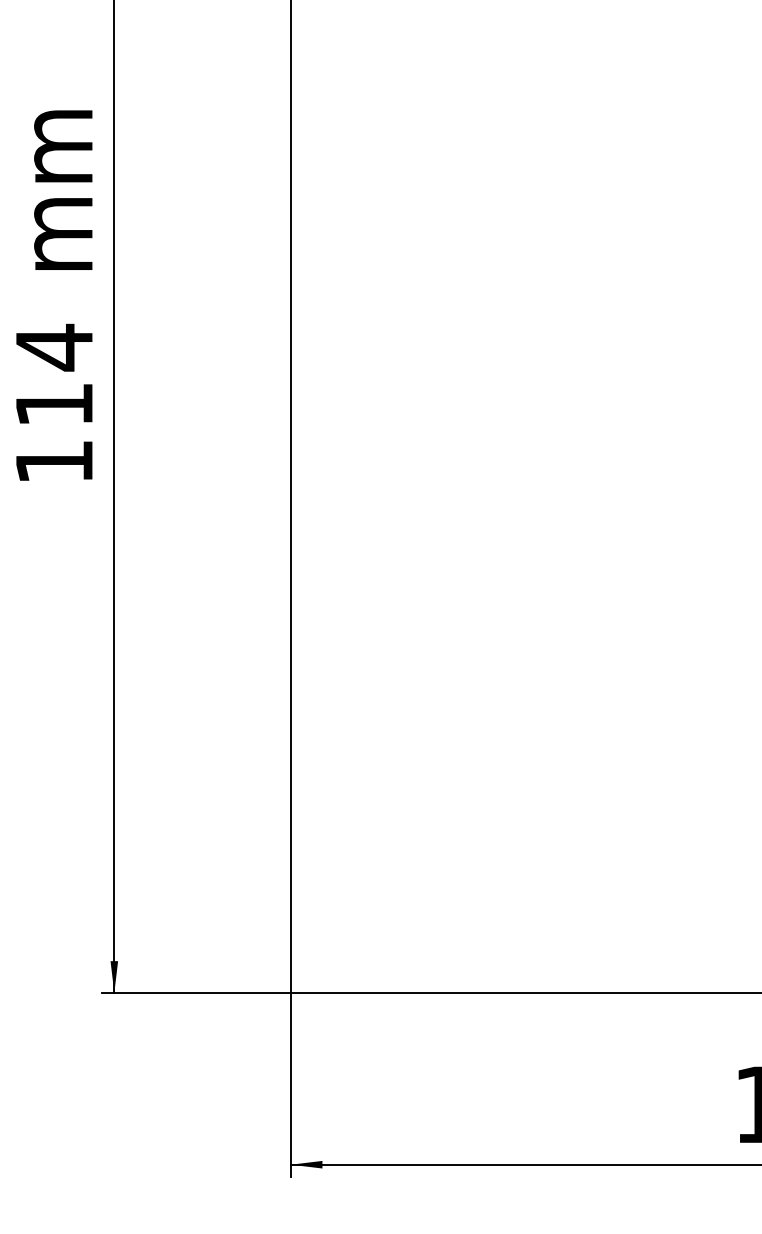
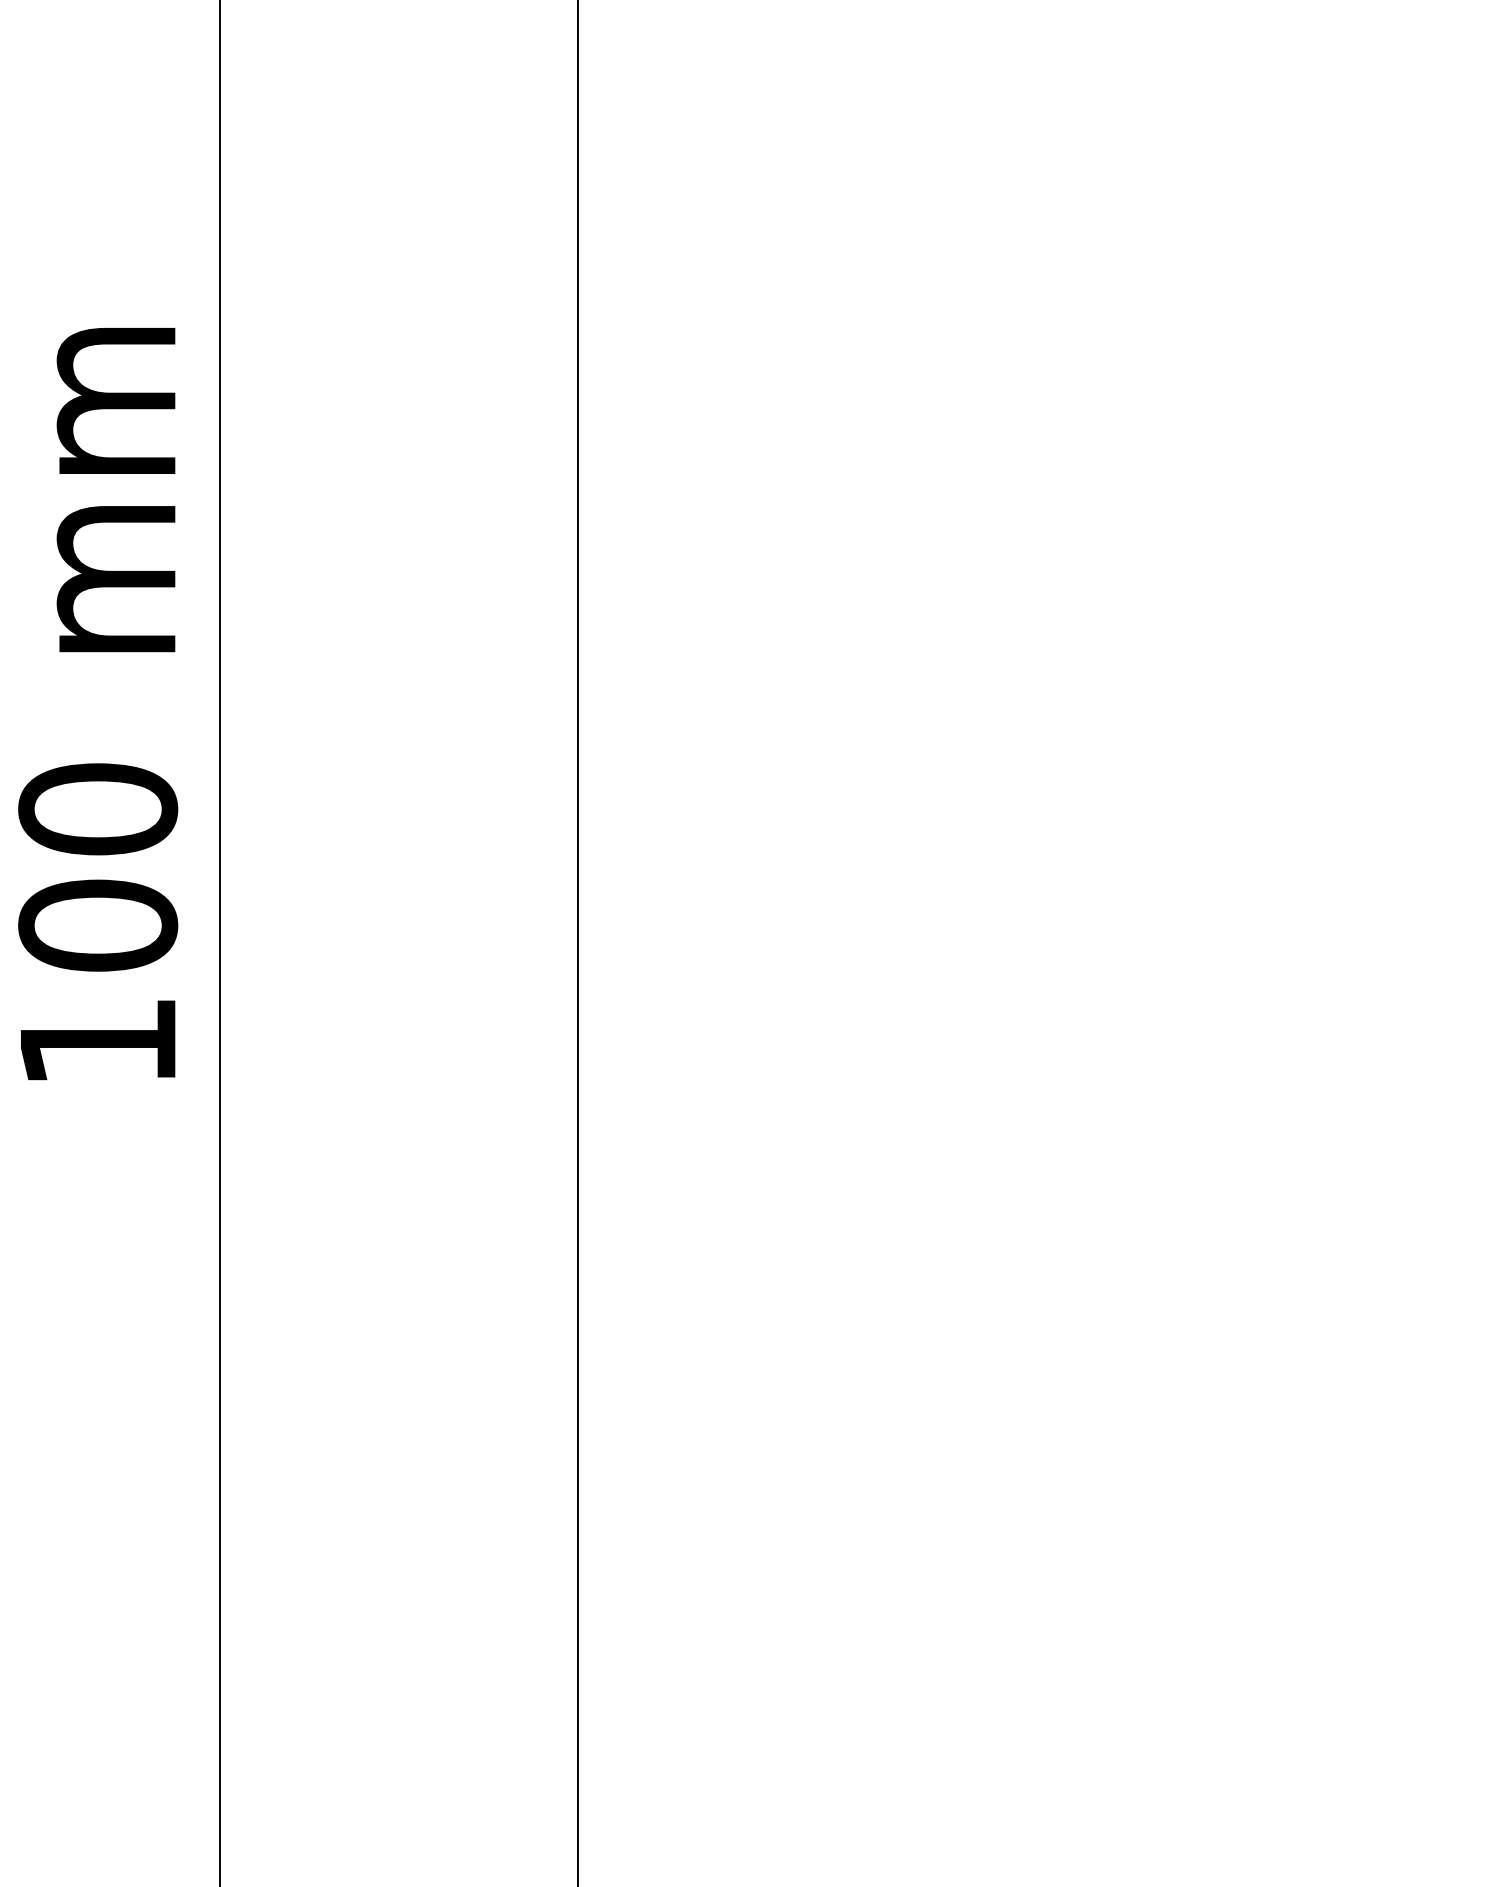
text: (54, 375) -> (98, 866), 114 -> 100

